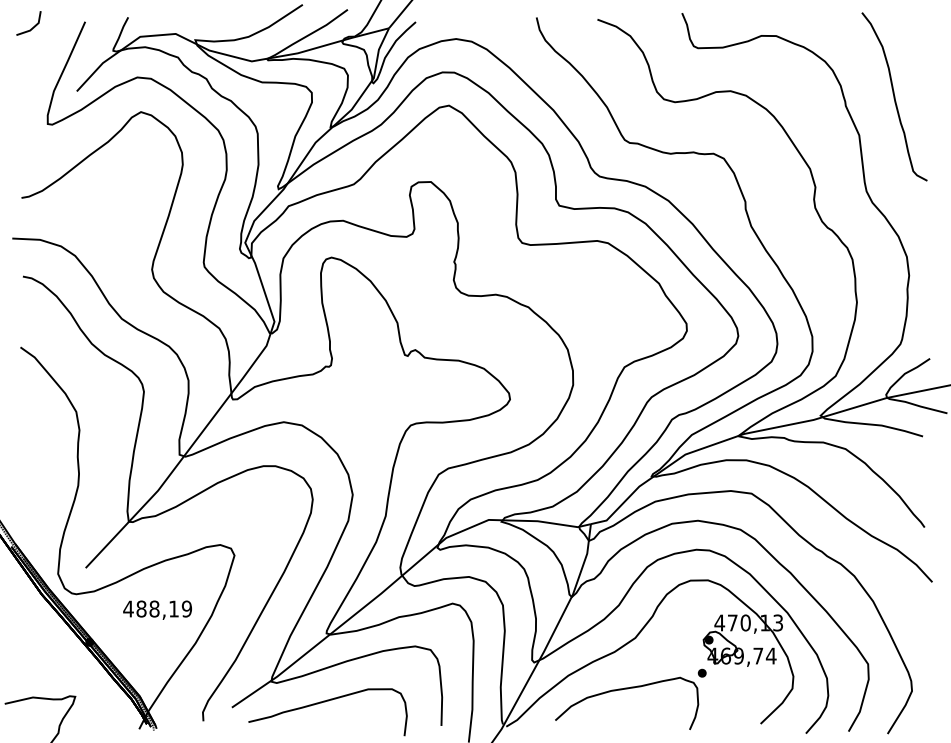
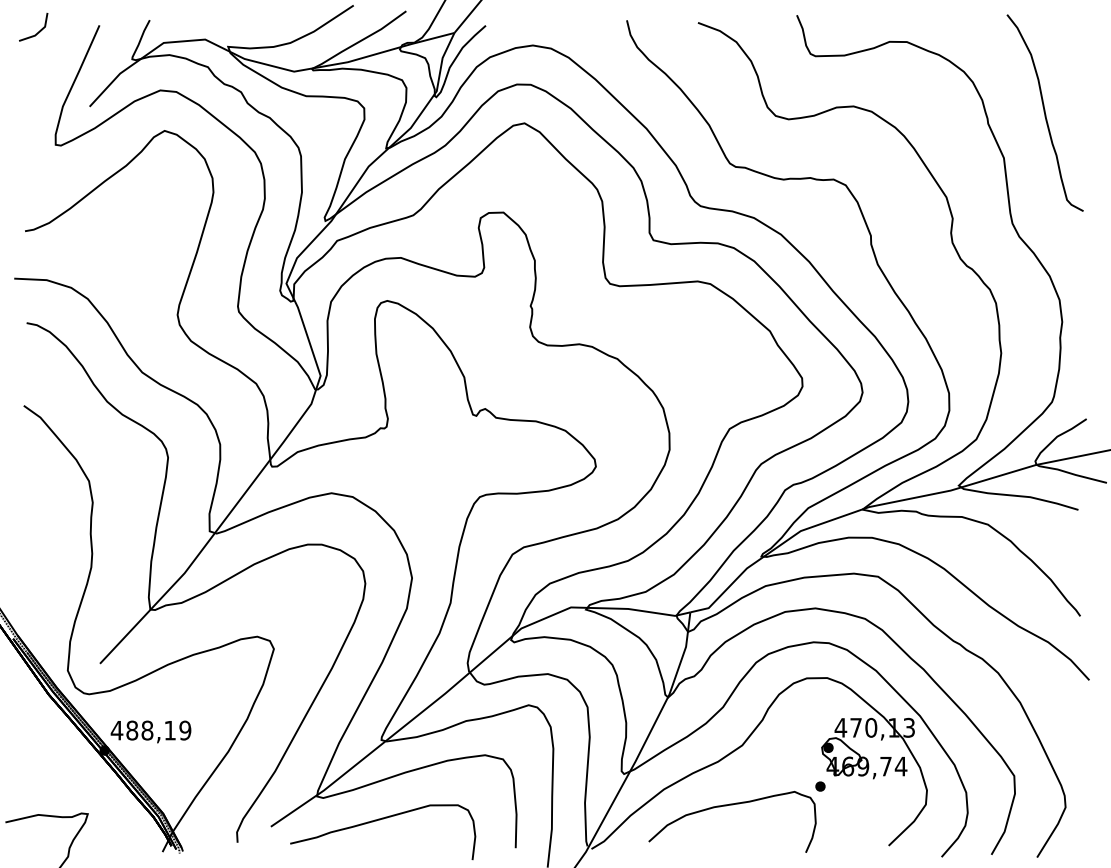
text: (157, 609) -> (150, 731), moved

